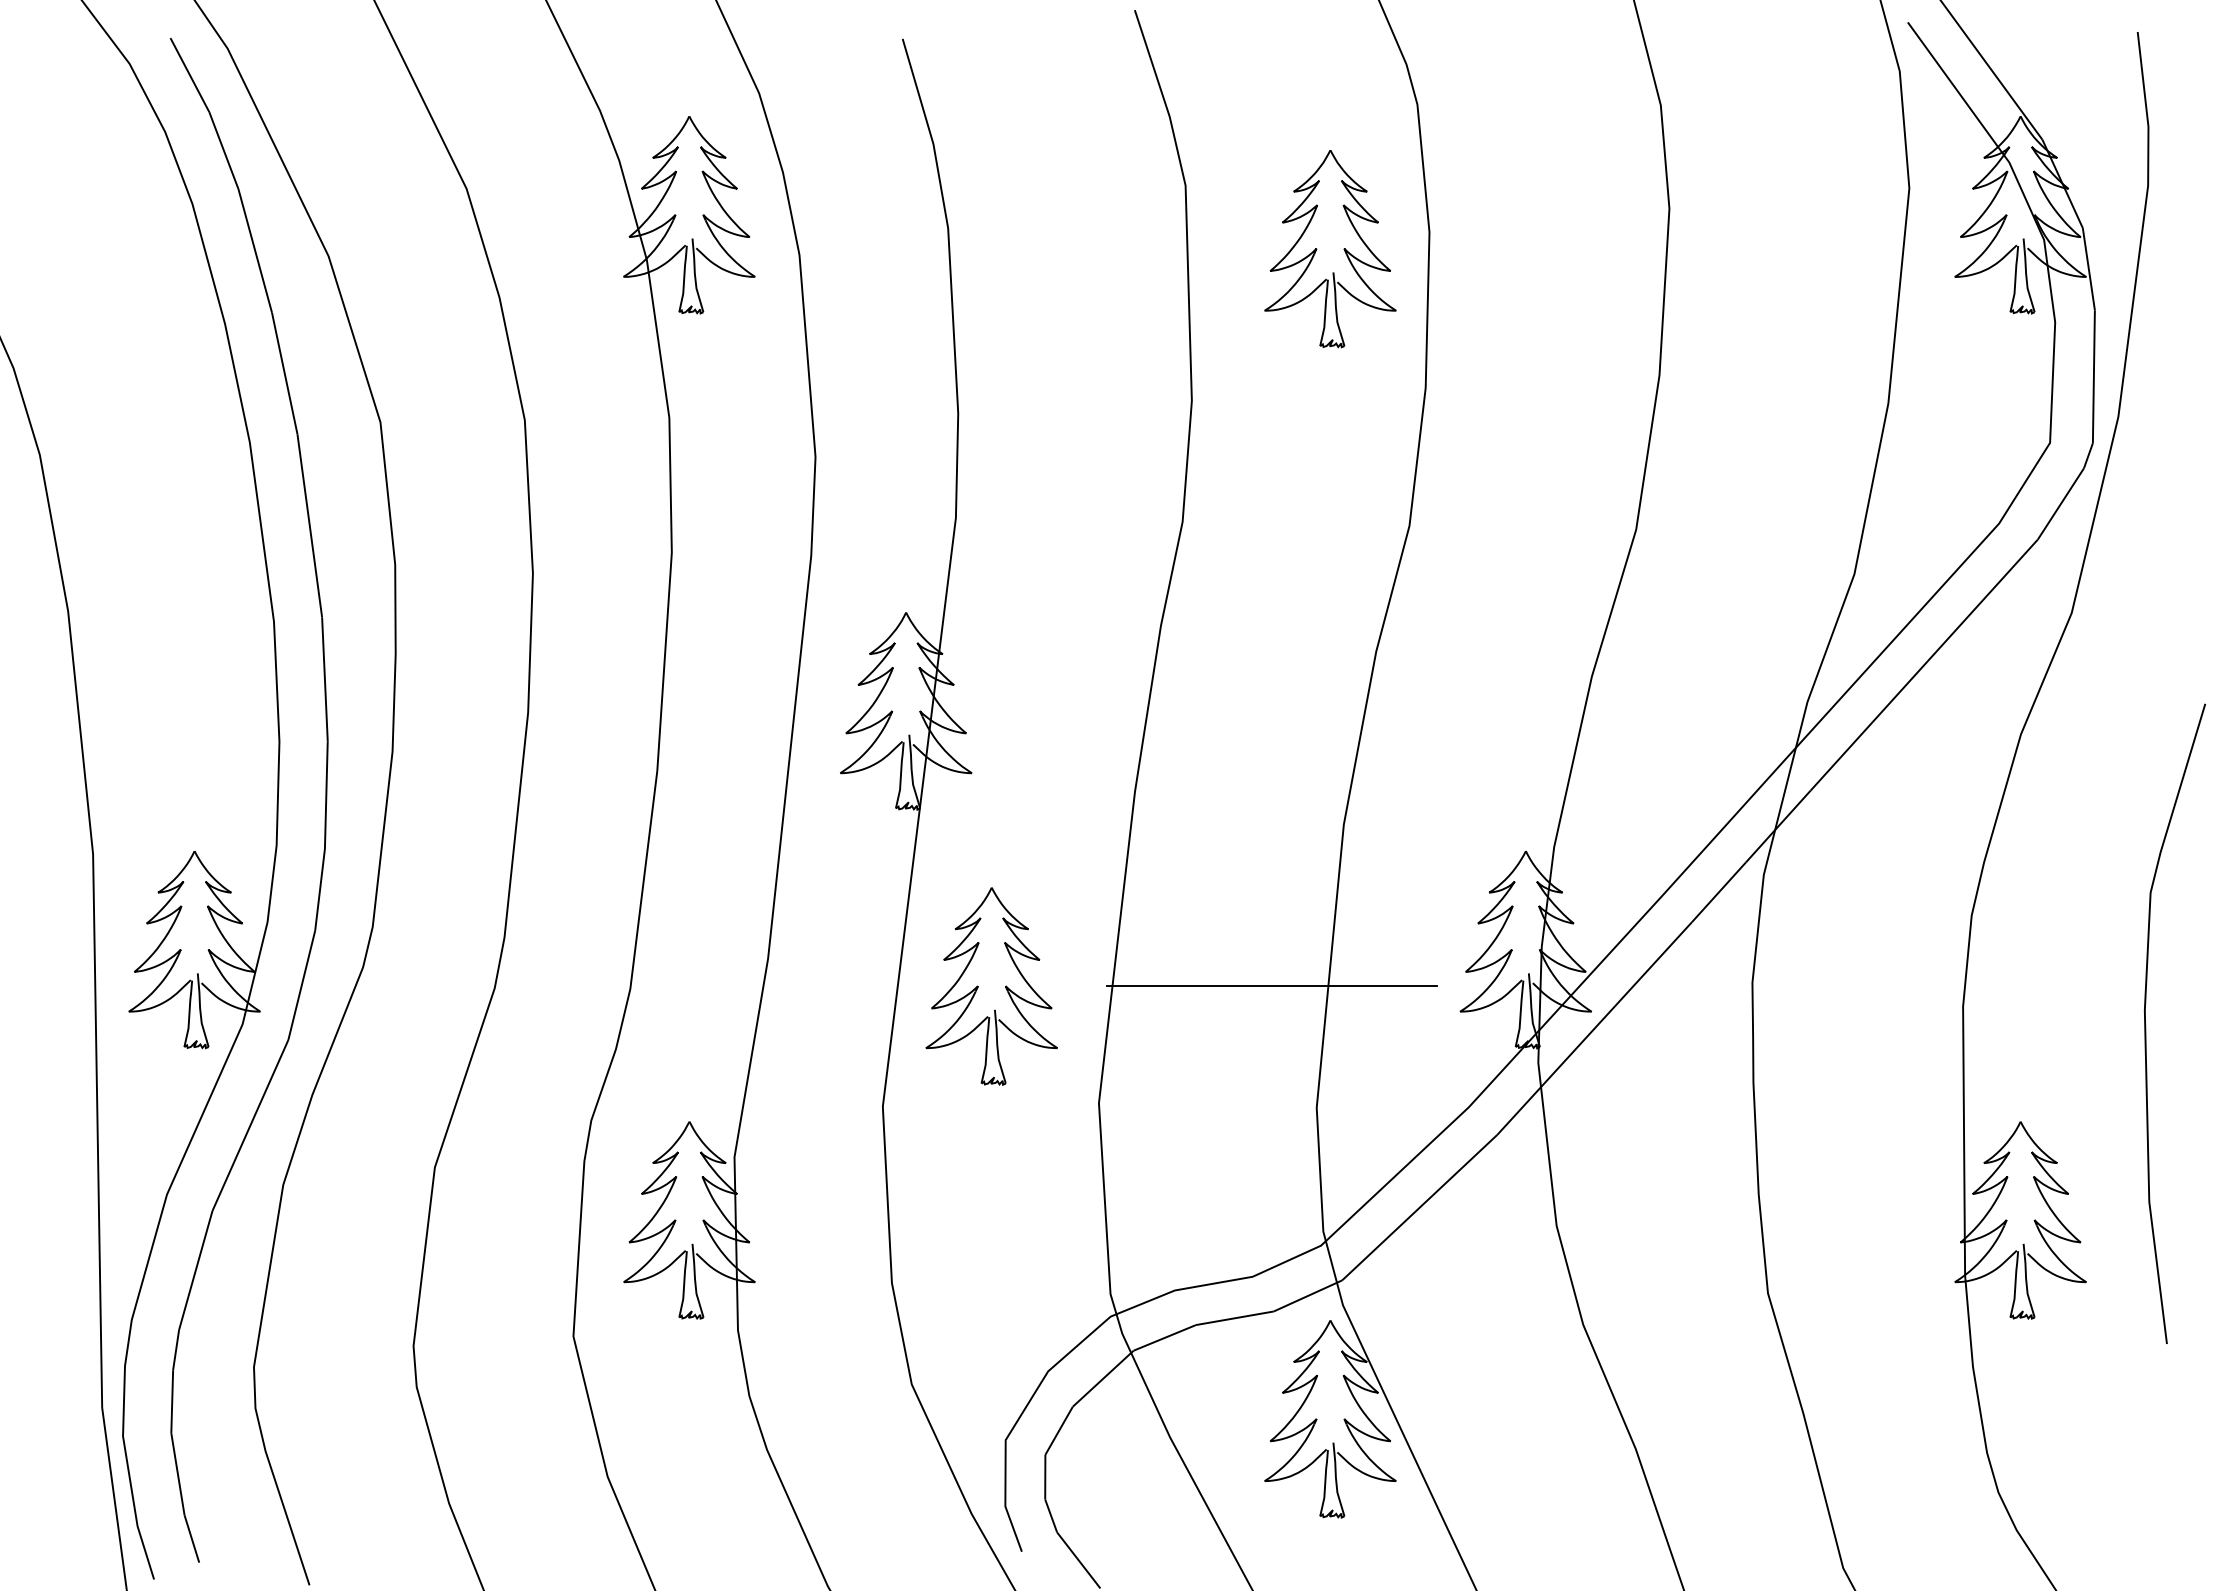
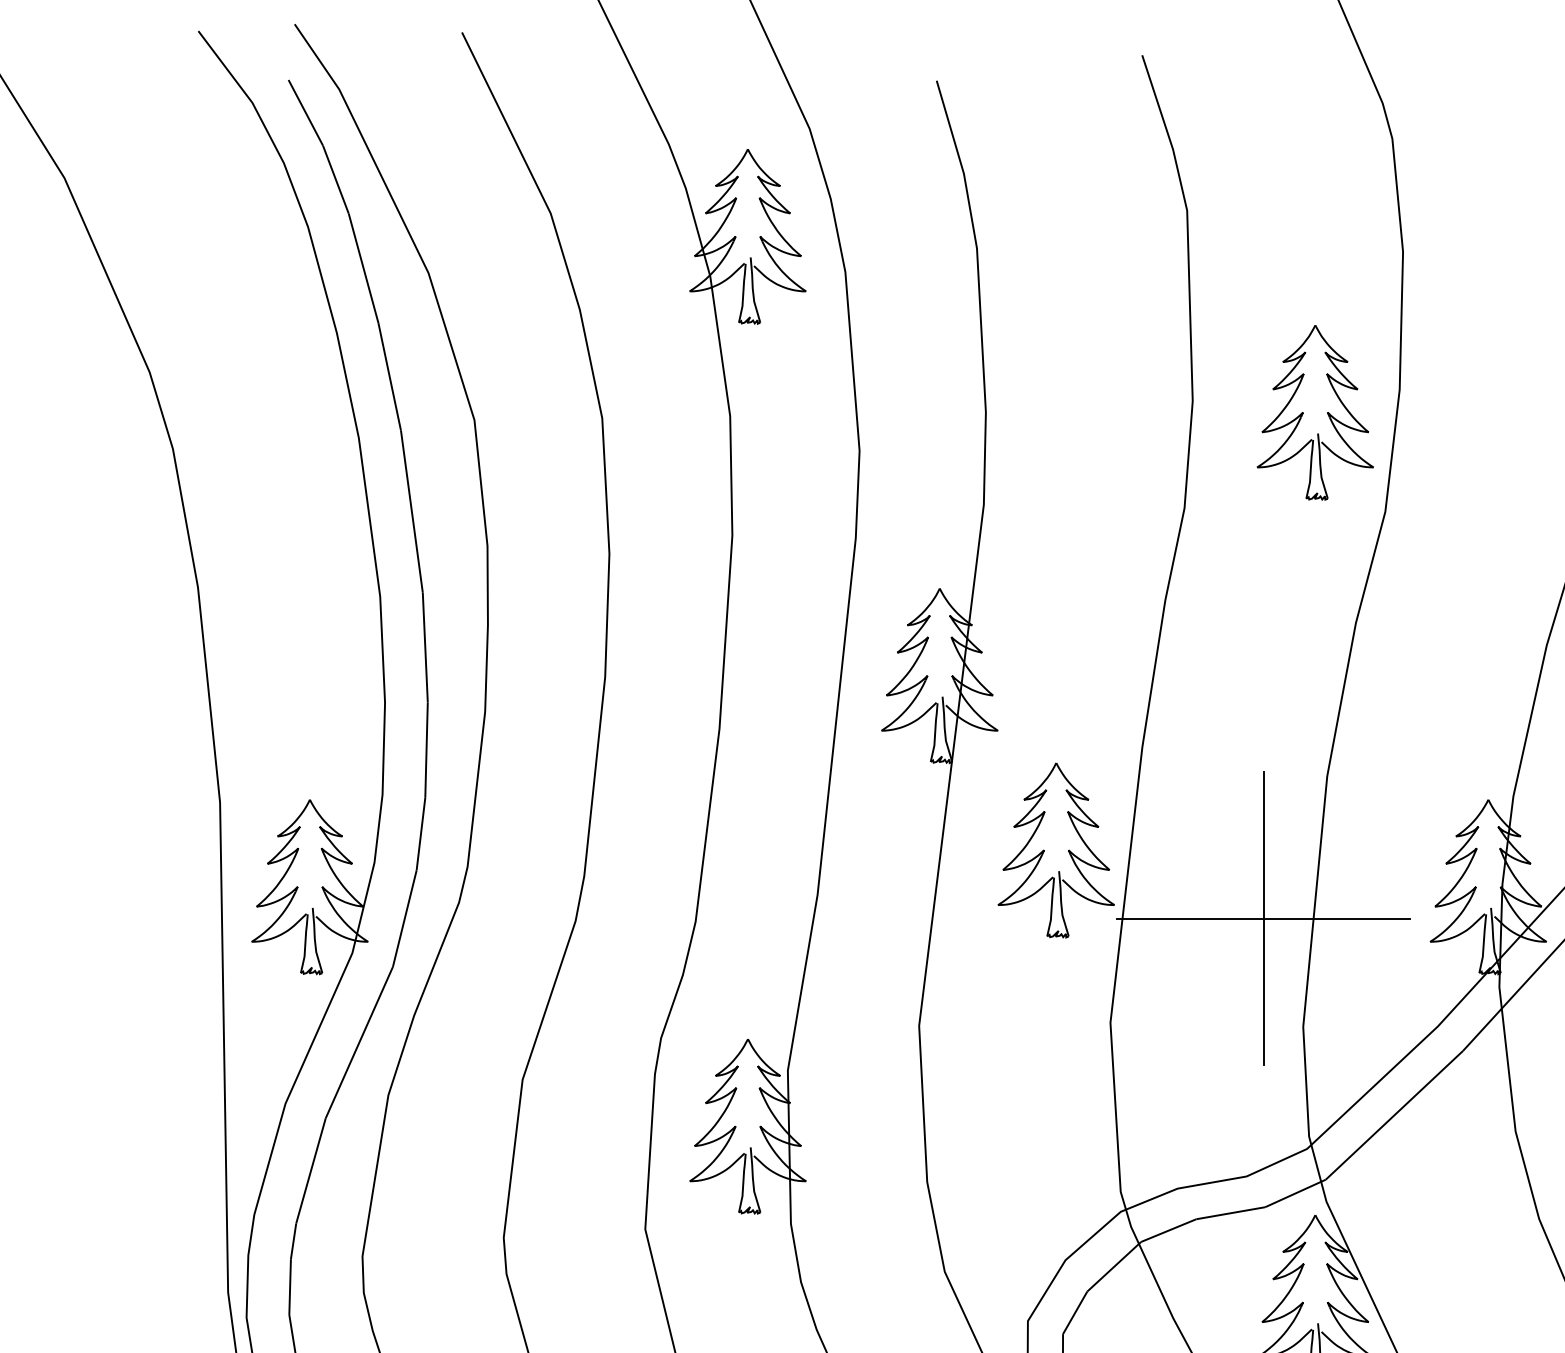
part: (1317, 249) -> (1303, 413), moved
line: (1271, 985) -> (1263, 918), added
part: (978, 986) -> (1044, 850), moved

